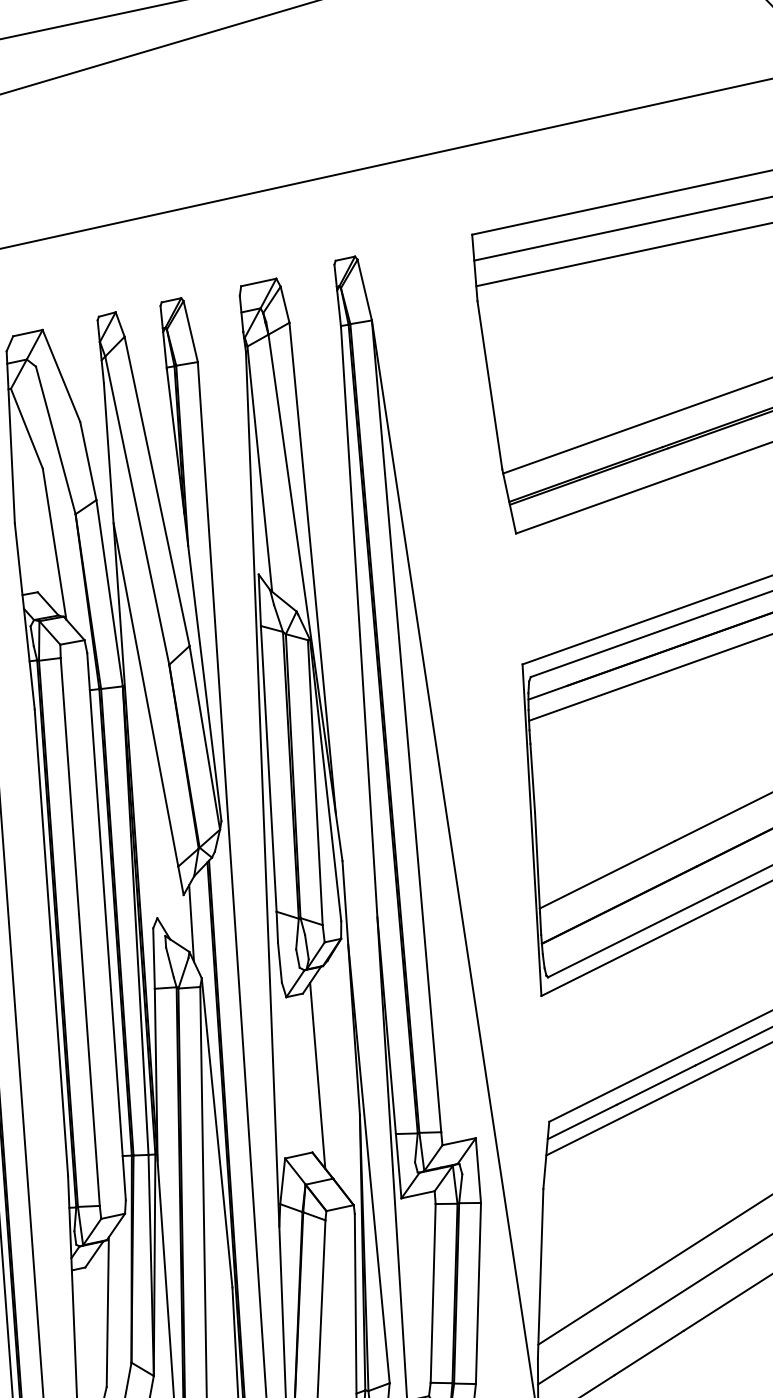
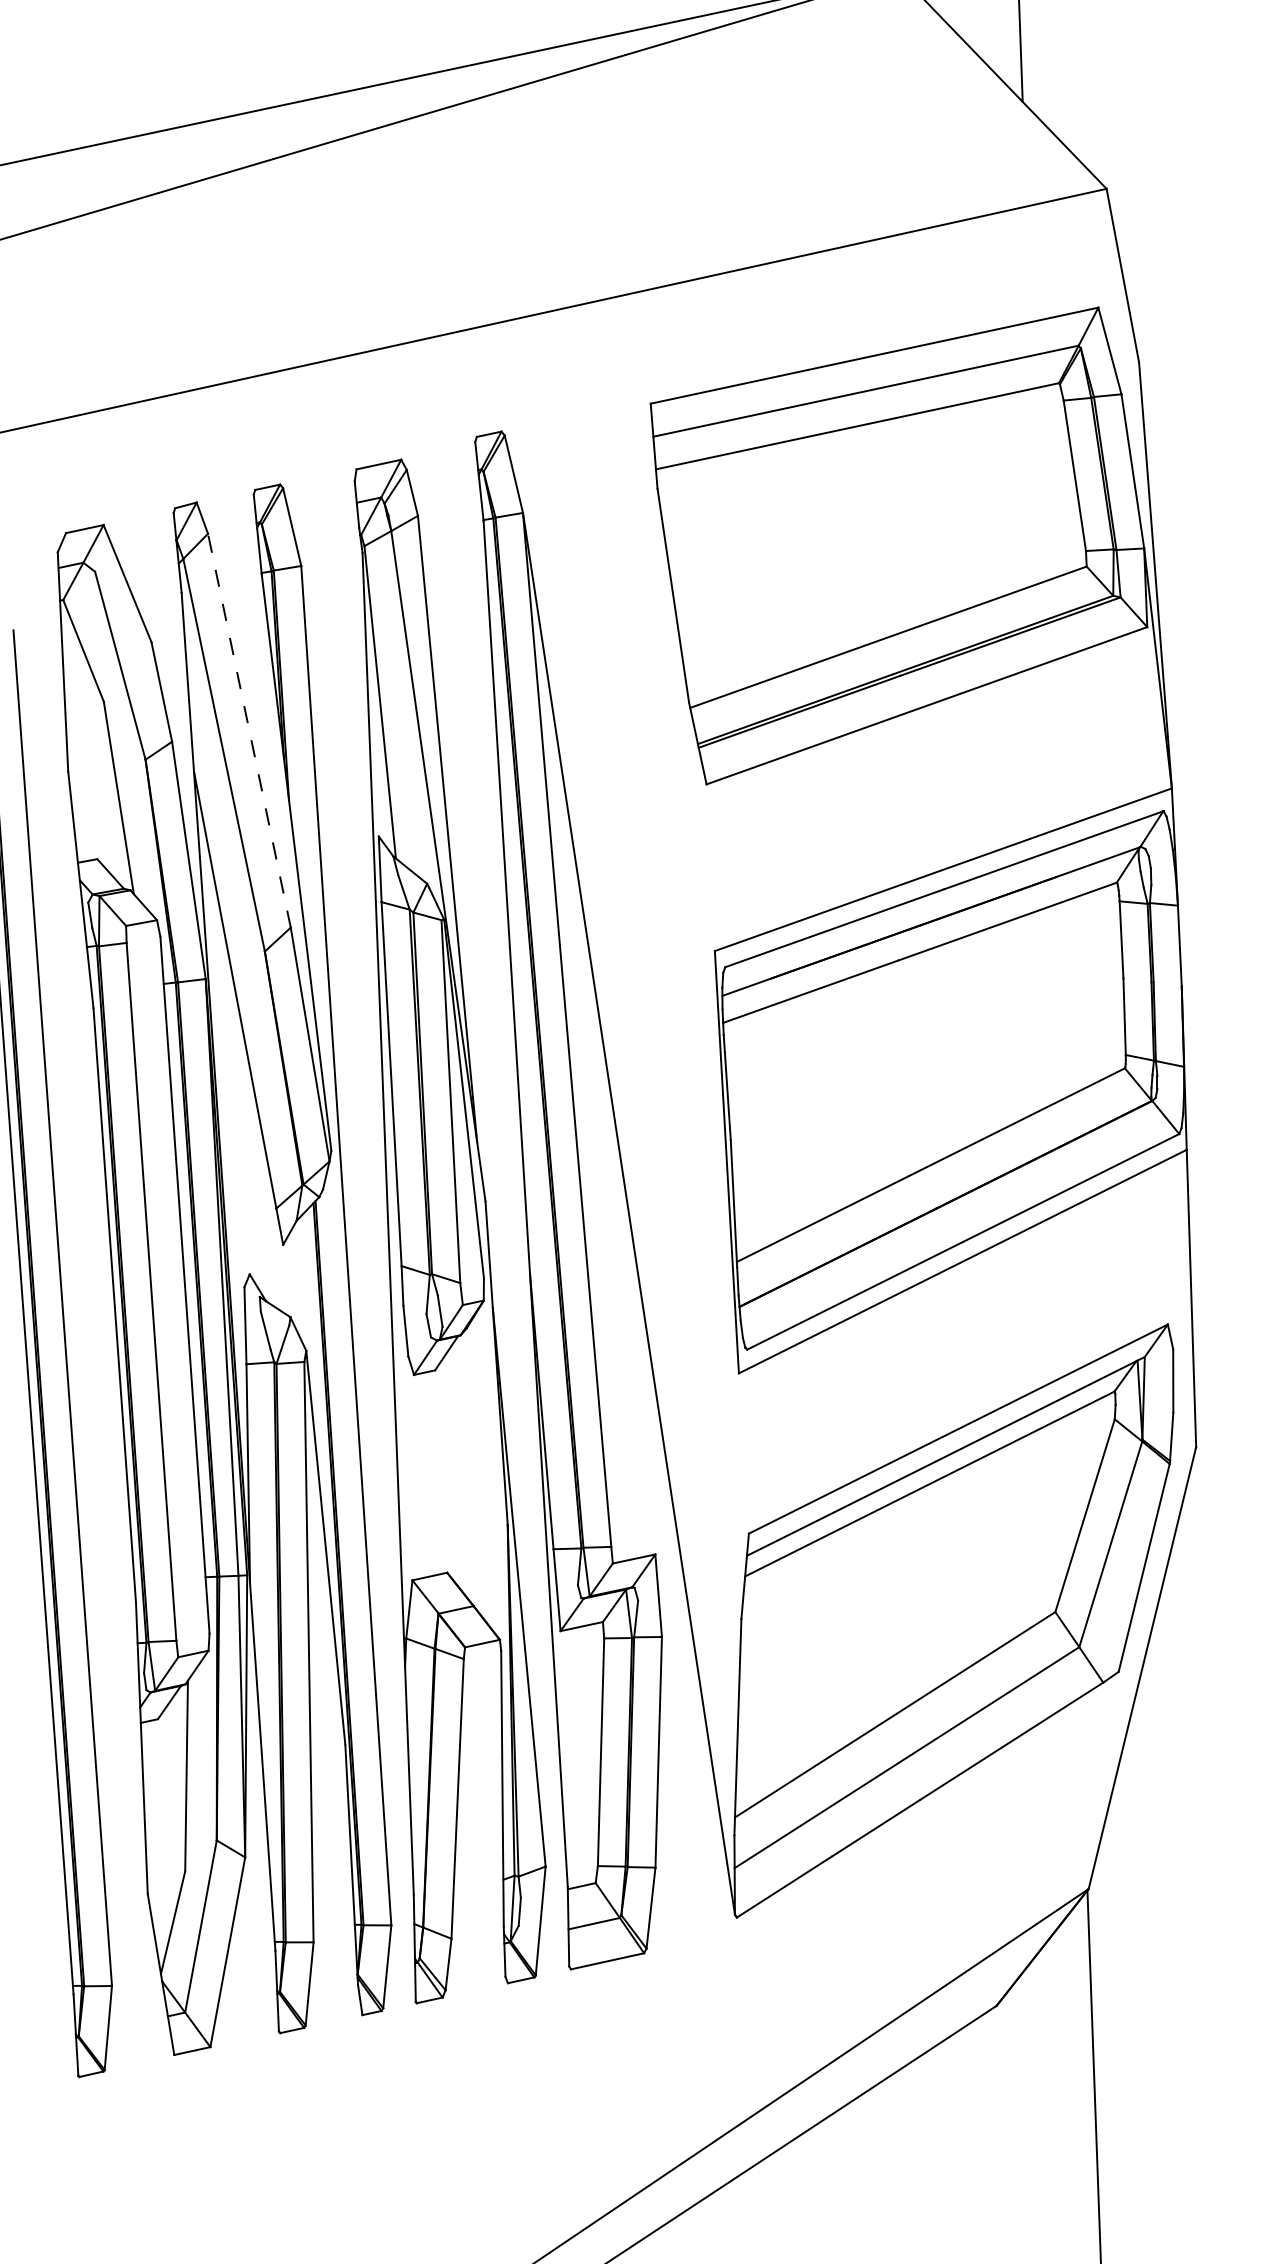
line: (157, 491) -> (249, 730), solid -> dashed
line: (191, 923) -> (293, 1280), removed
line: (317, 1075) -> (453, 1474), removed

